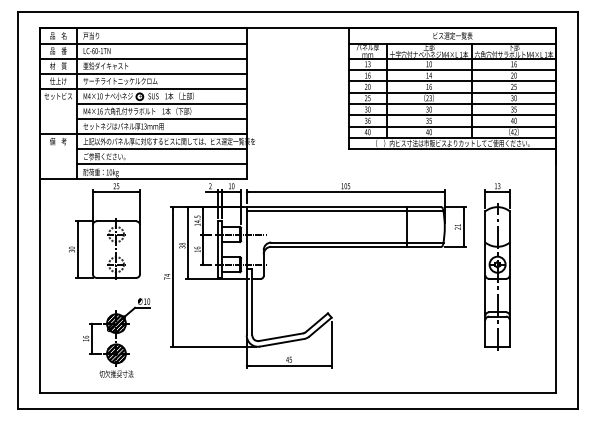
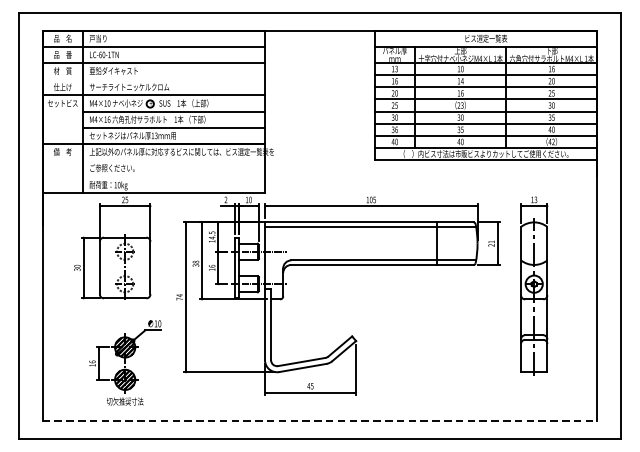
line: (143, 73) -> (154, 78), removed
line: (162, 149) -> (174, 160), removed
line: (162, 164) -> (174, 176), removed
line: (298, 392) -> (320, 421), solid -> dashed

